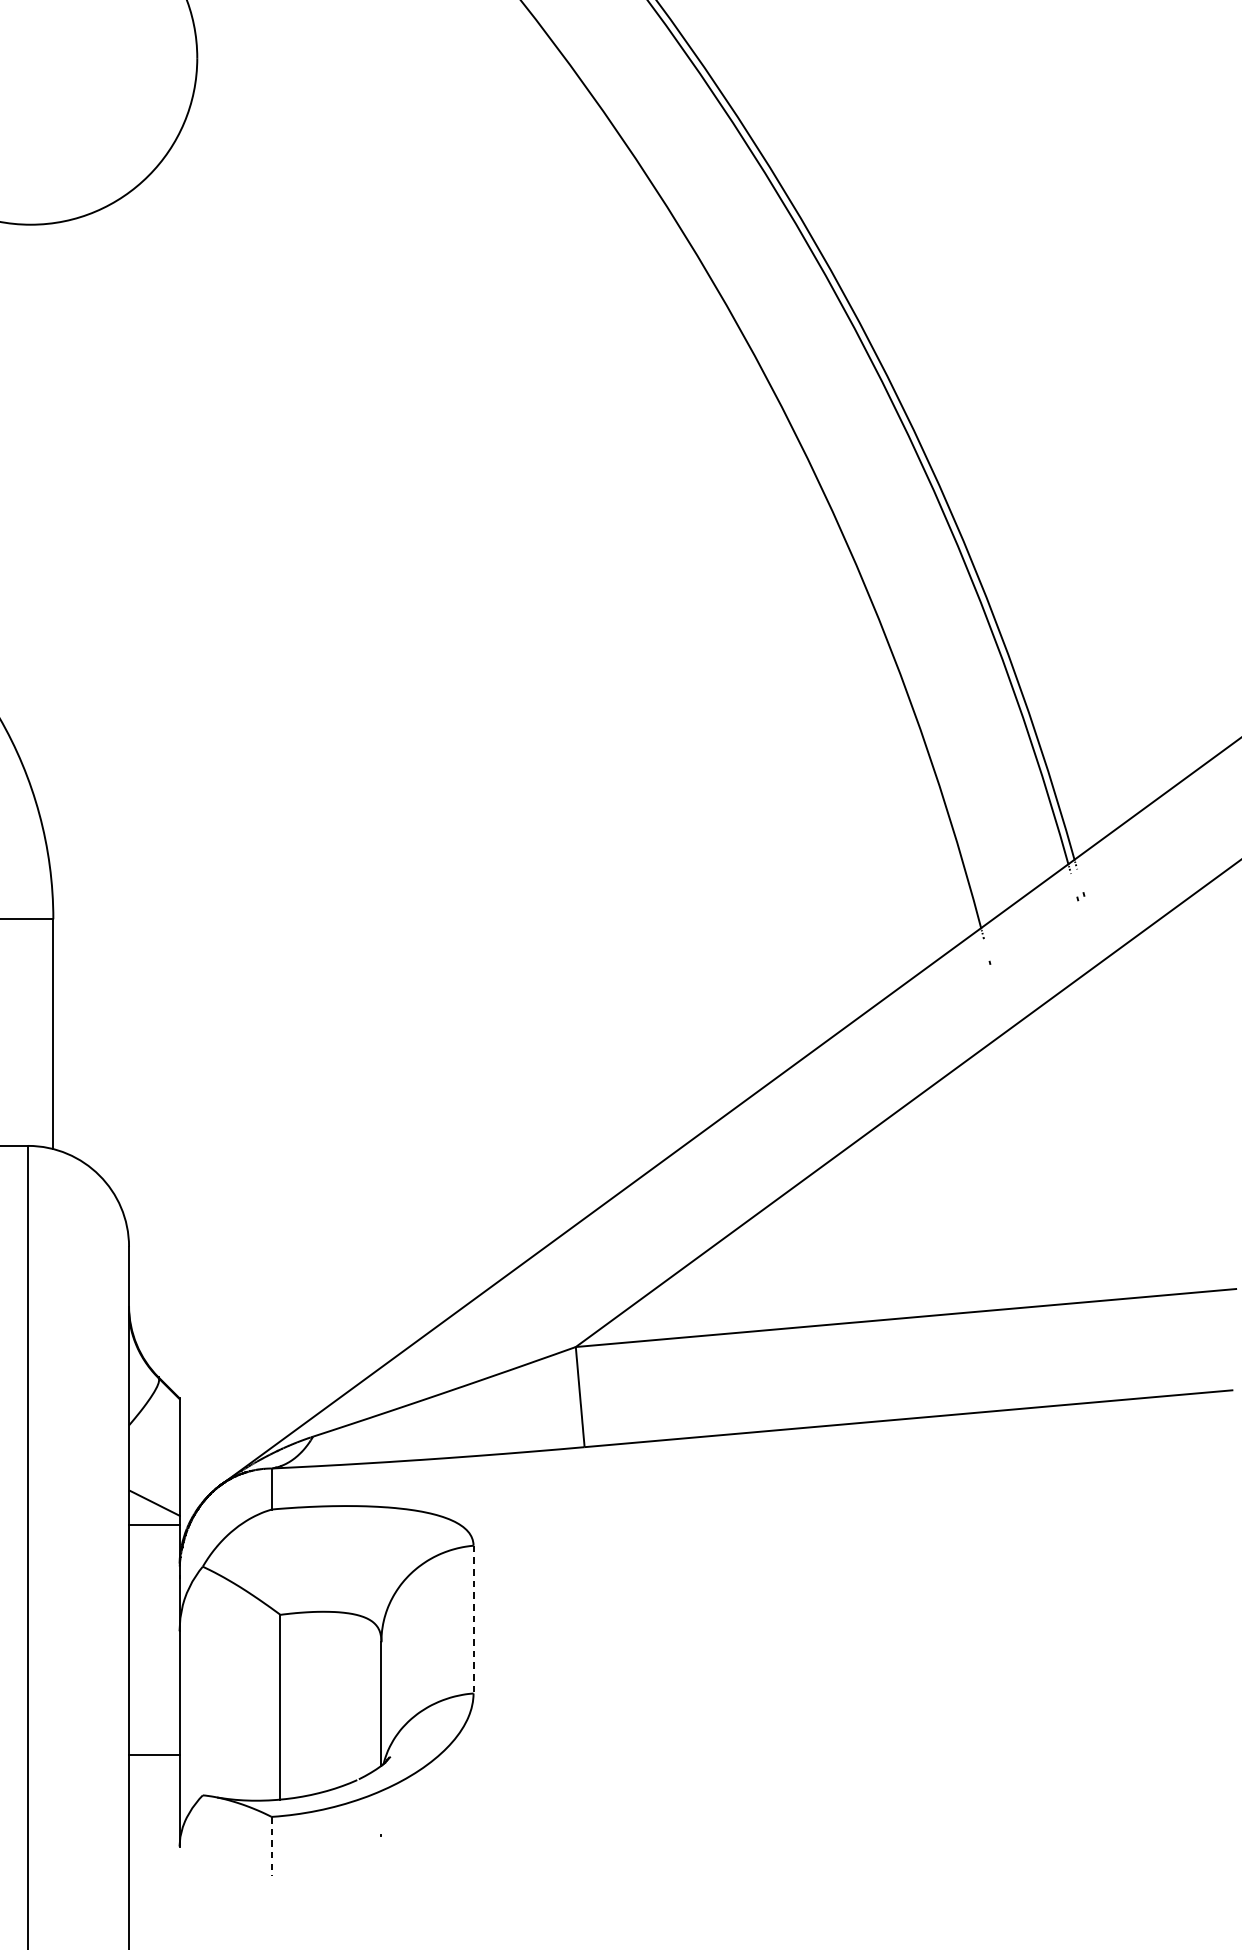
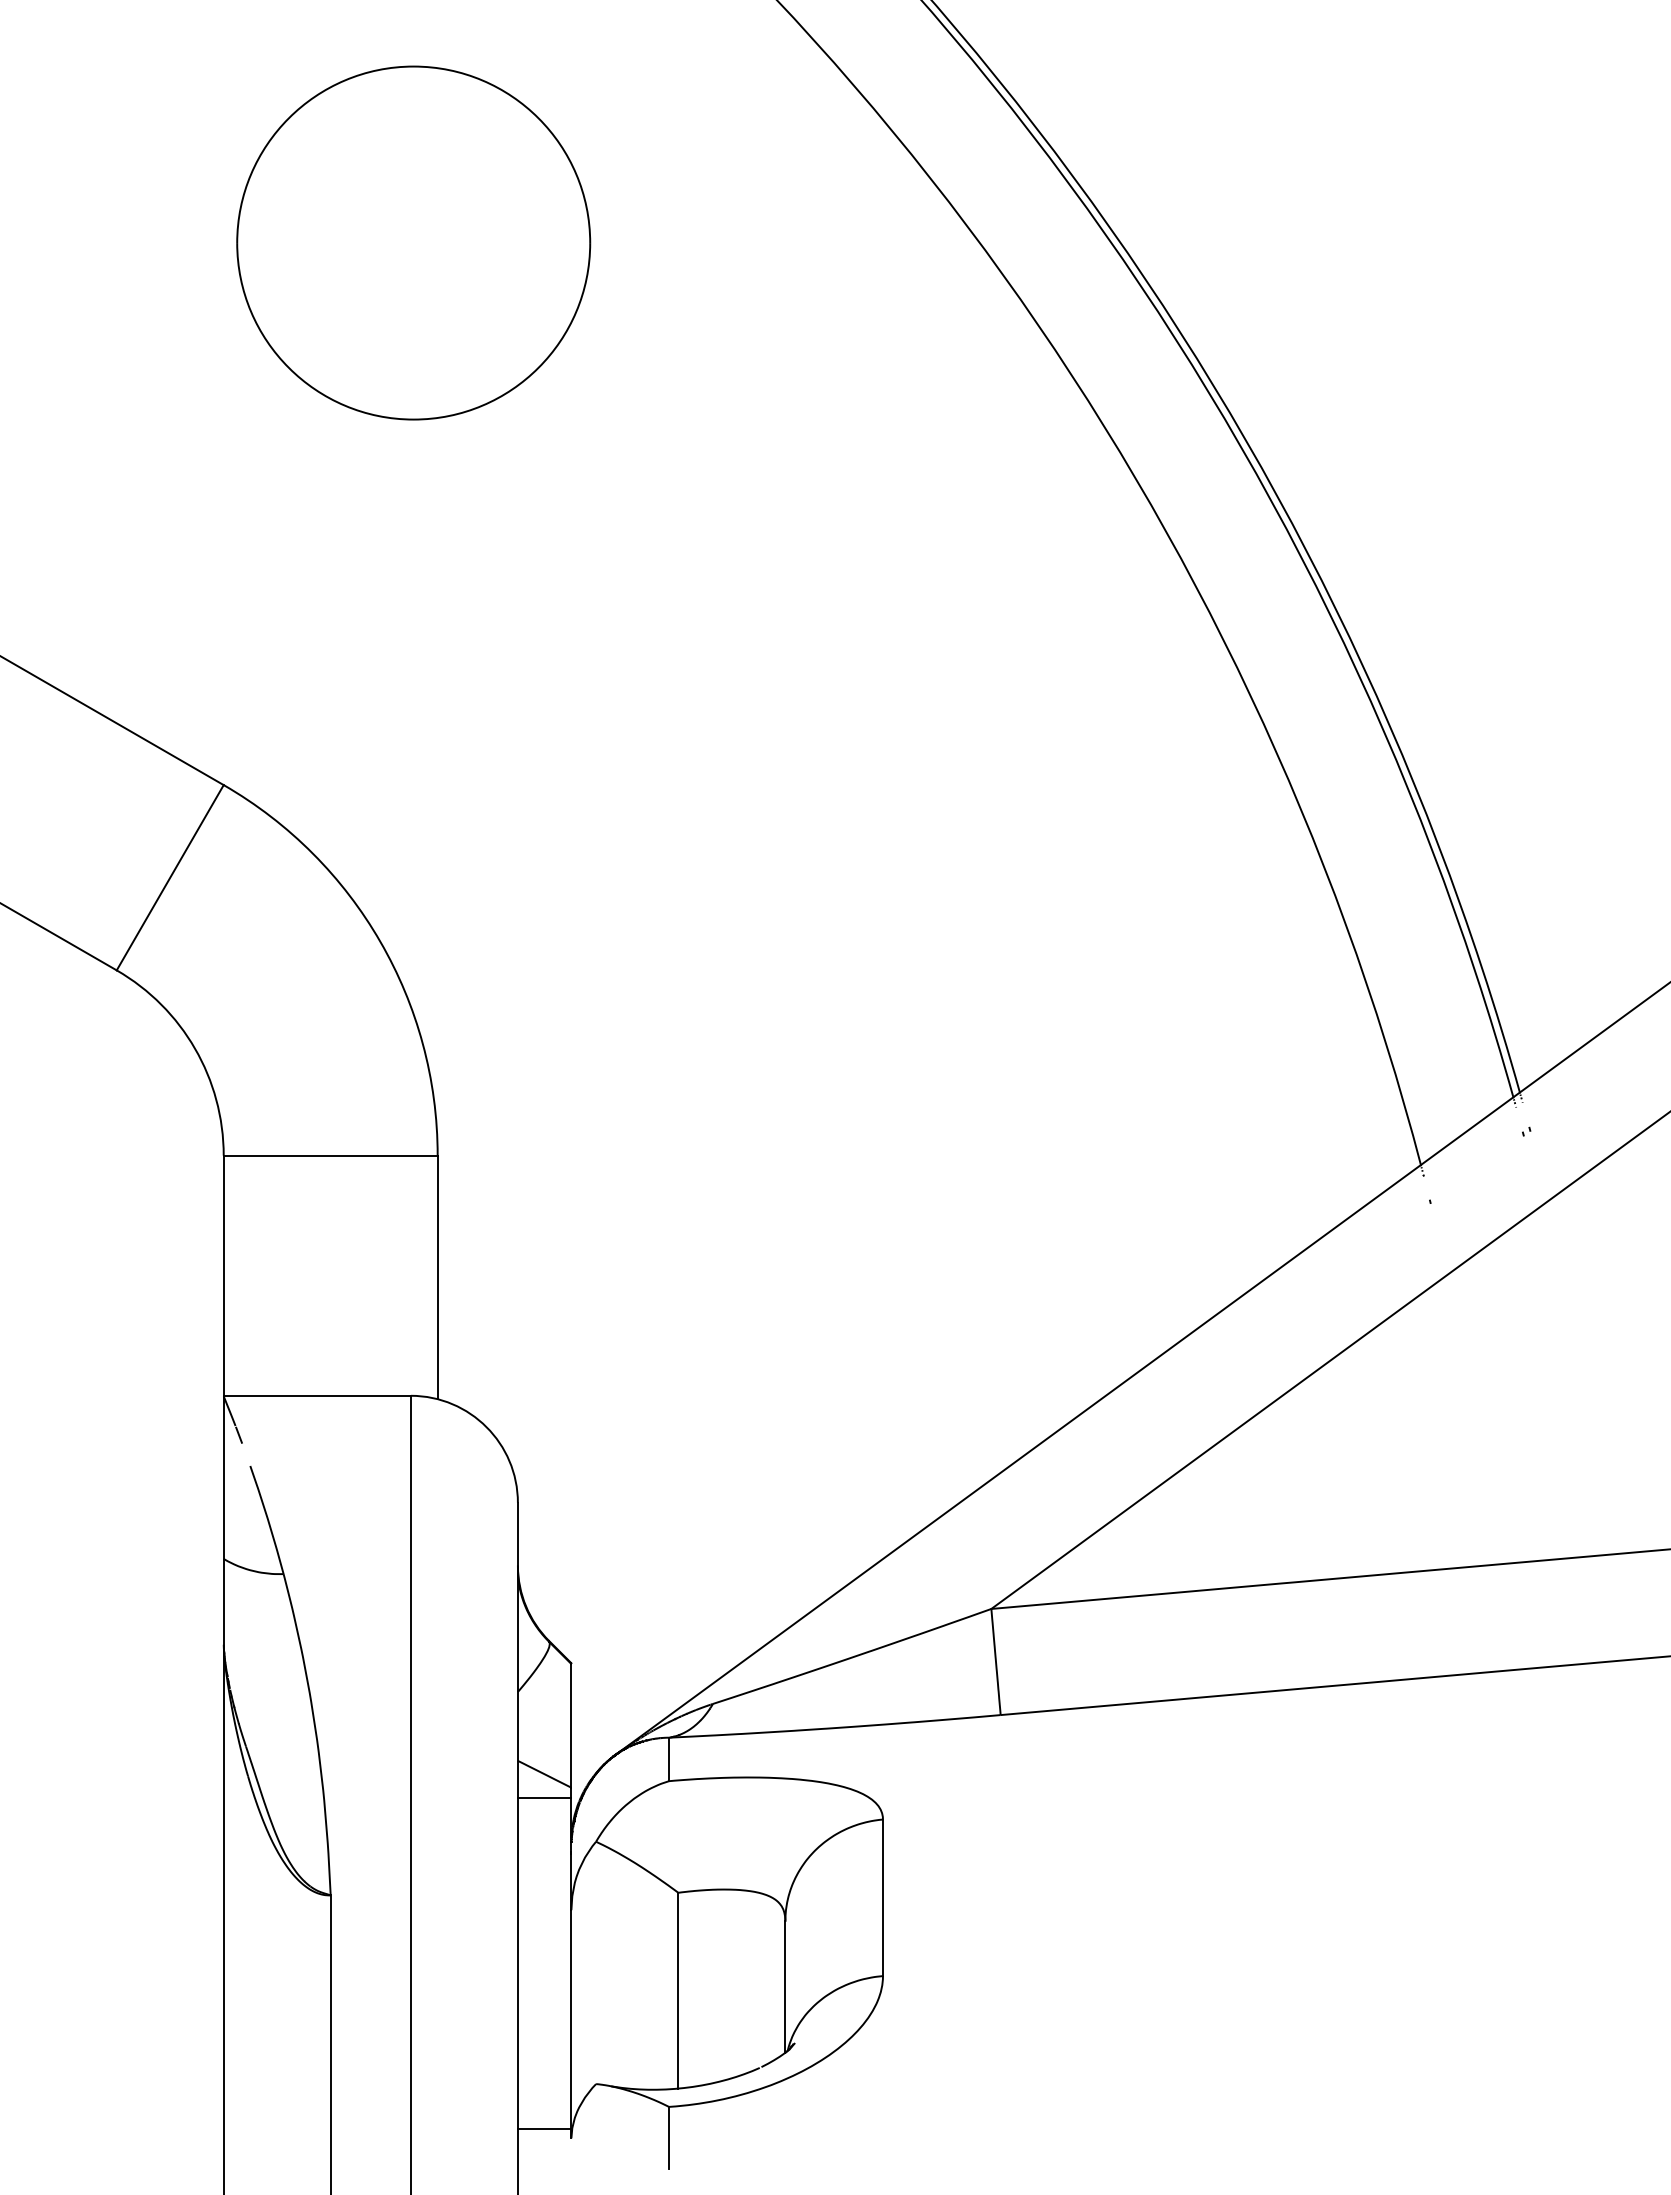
line: (474, 1620) -> (883, 1898), dashed -> solid
line: (154, 1755) -> (544, 2129), moved
line: (272, 1846) -> (669, 2138), dashed -> solid

